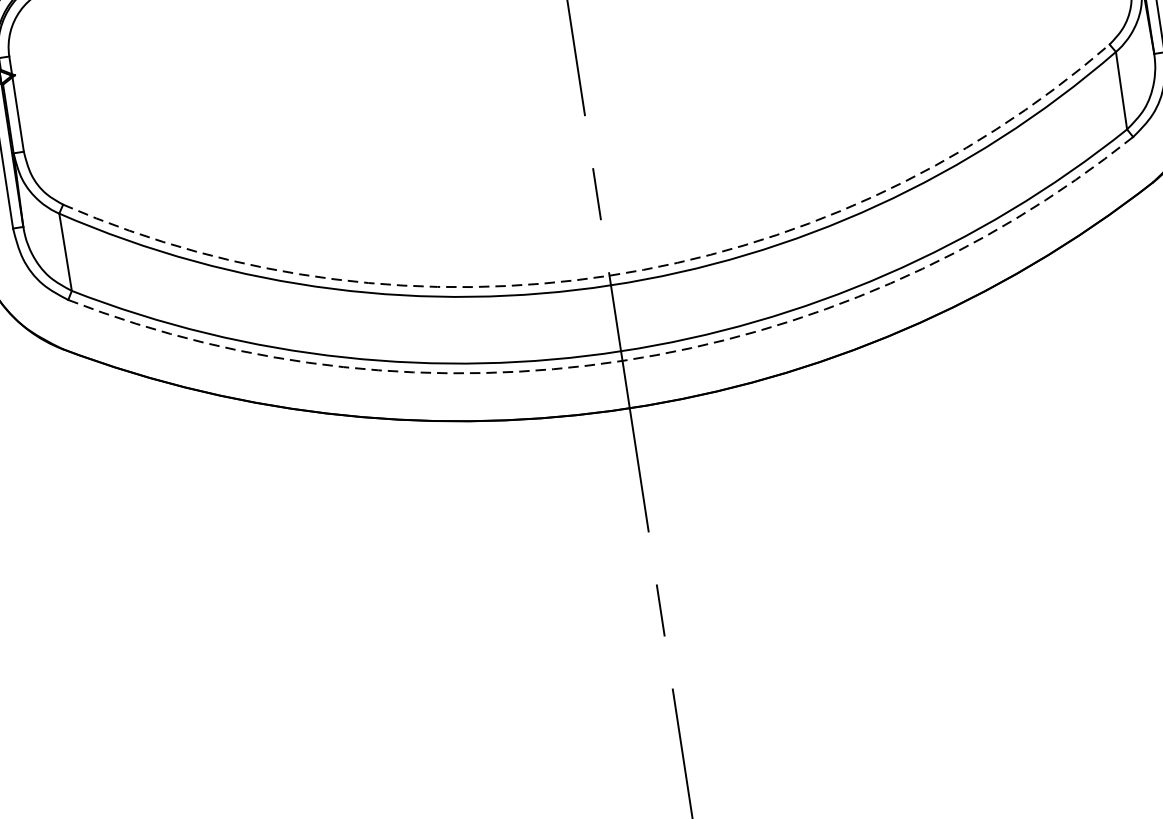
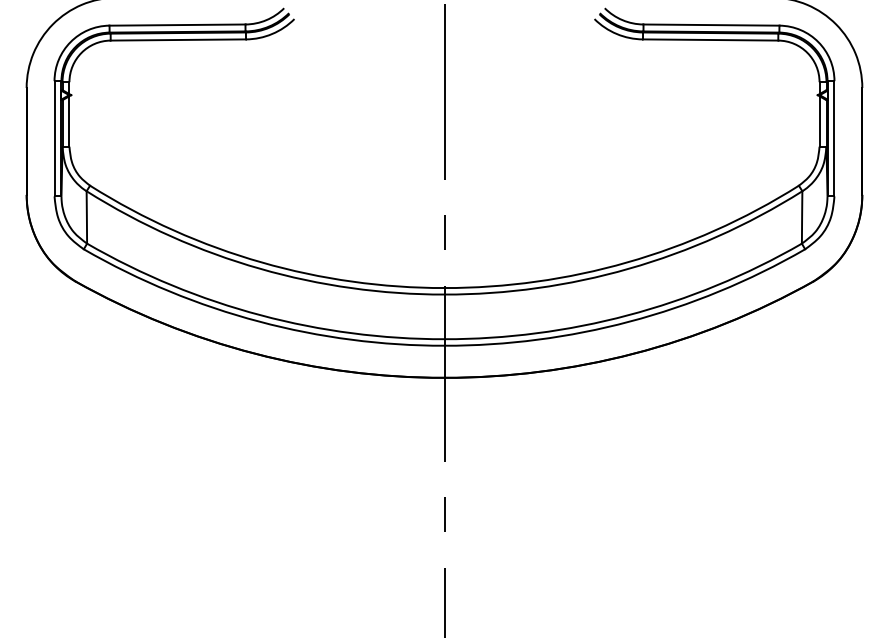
arc: (609, 276) -> (444, 288), dashed -> solid
arc: (622, 360) -> (444, 345), dashed -> solid

